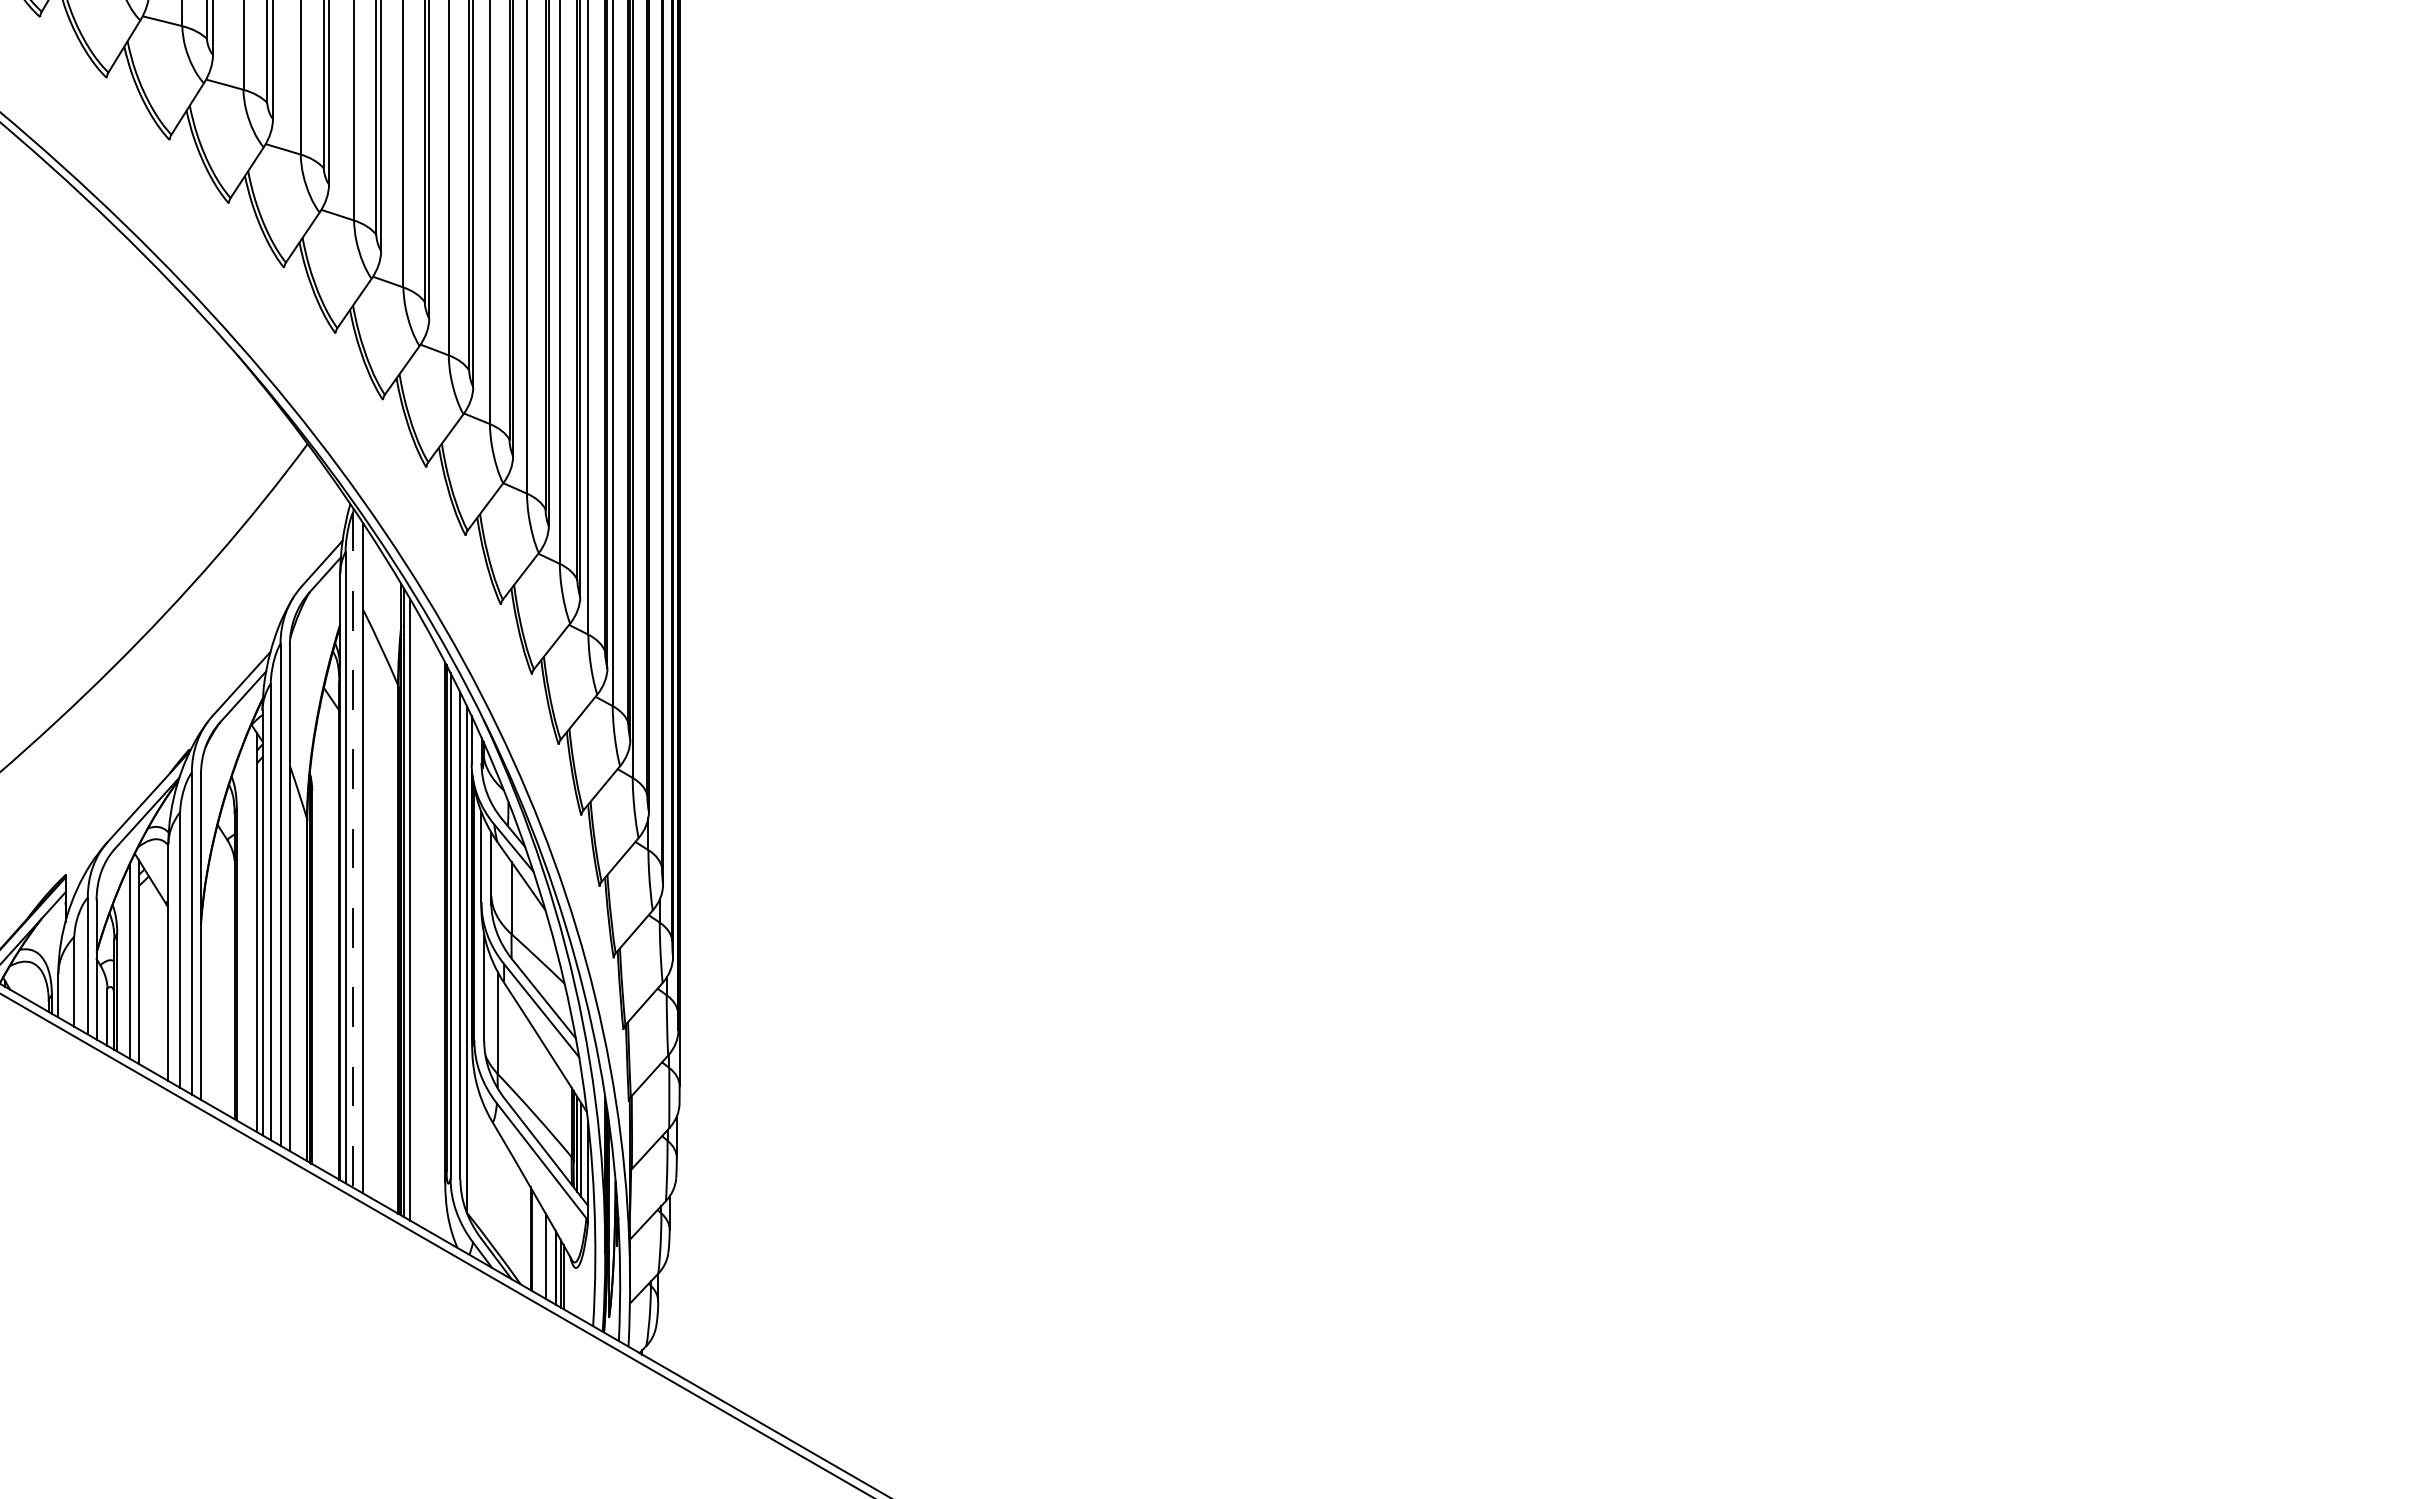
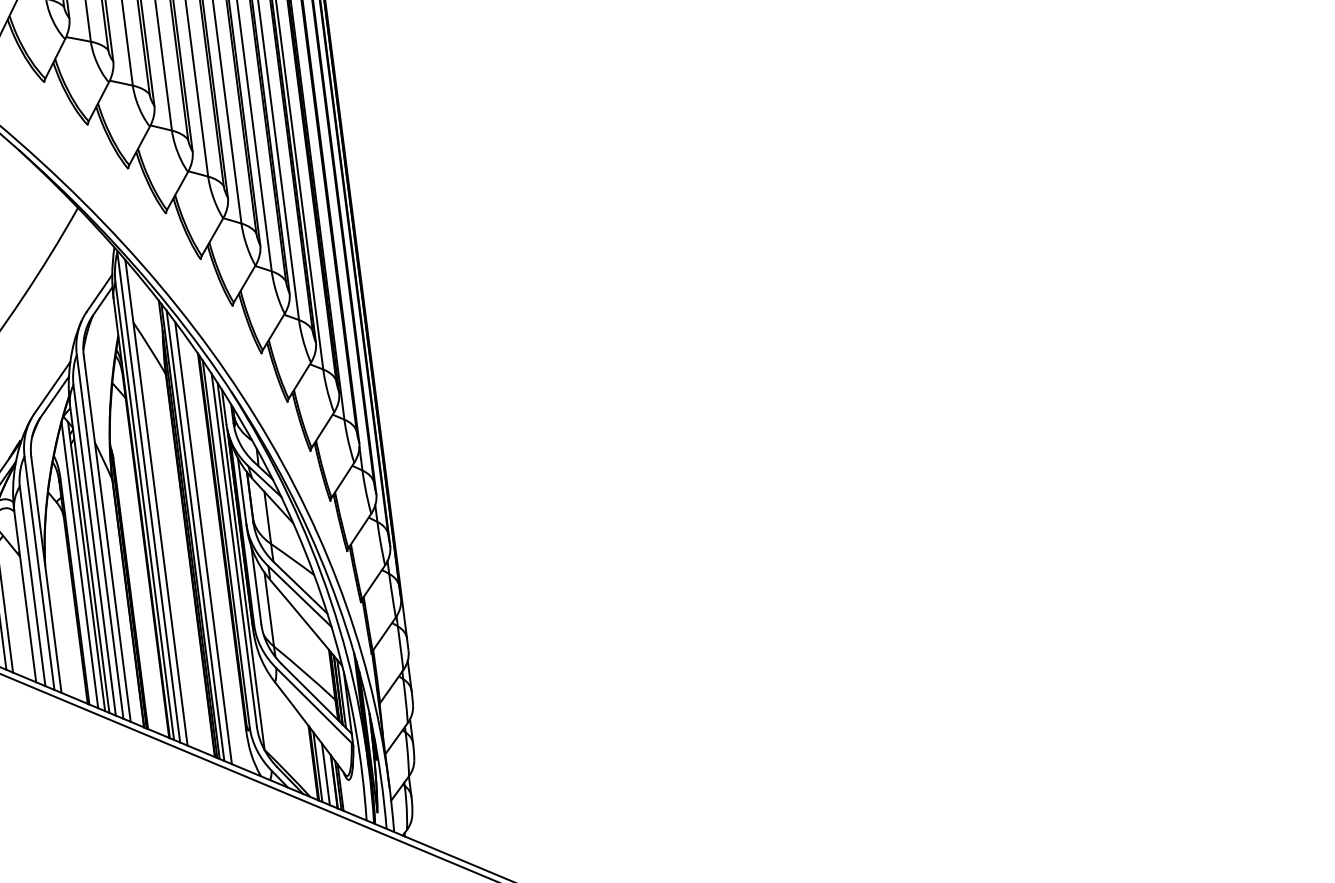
line: (353, 850) -> (148, 498), dashed -> solid
line: (419, 921) -> (203, 543), added
line: (248, 929) -> (80, 565), added
line: (536, 1245) -> (318, 767), added

